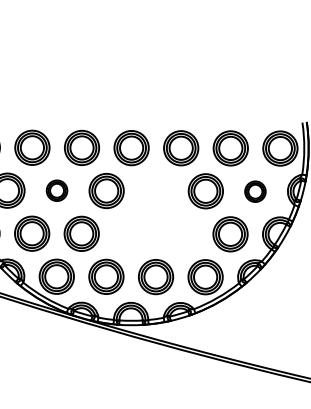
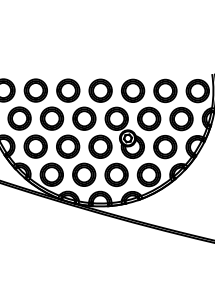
part: (56, 190) -> (51, 118), size x1.67
part: (255, 192) -> (181, 119), size x1.67
part: (155, 212) -> (116, 132), added

